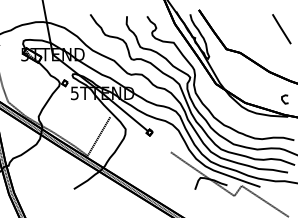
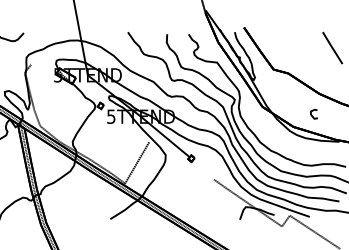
curve: (283, 99) -> (312, 114), moved

